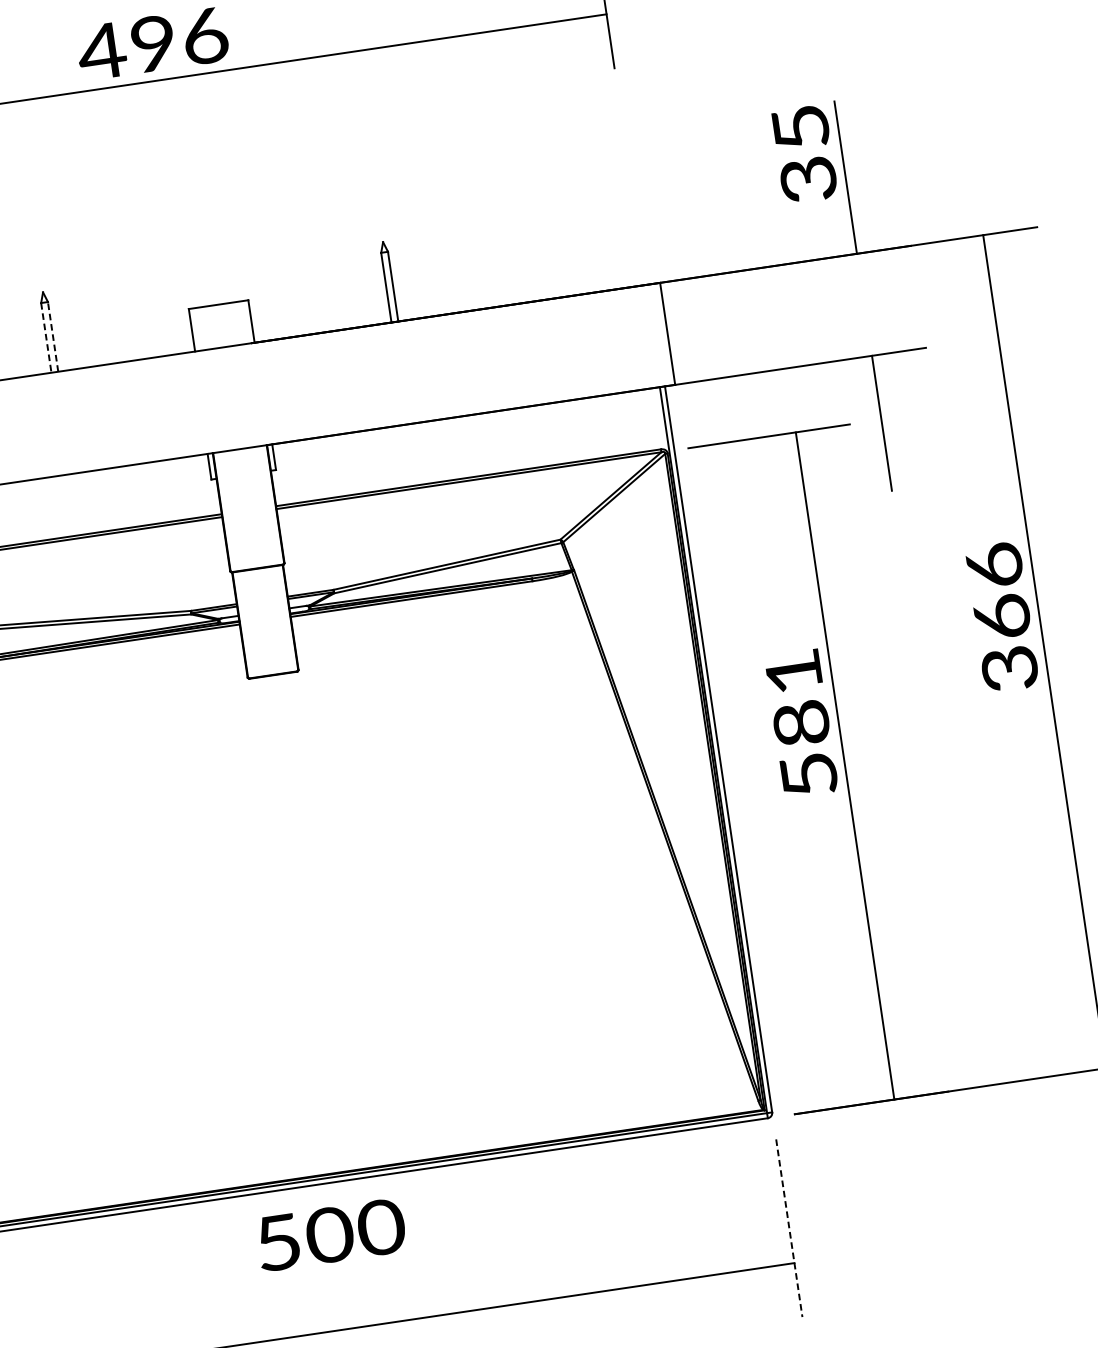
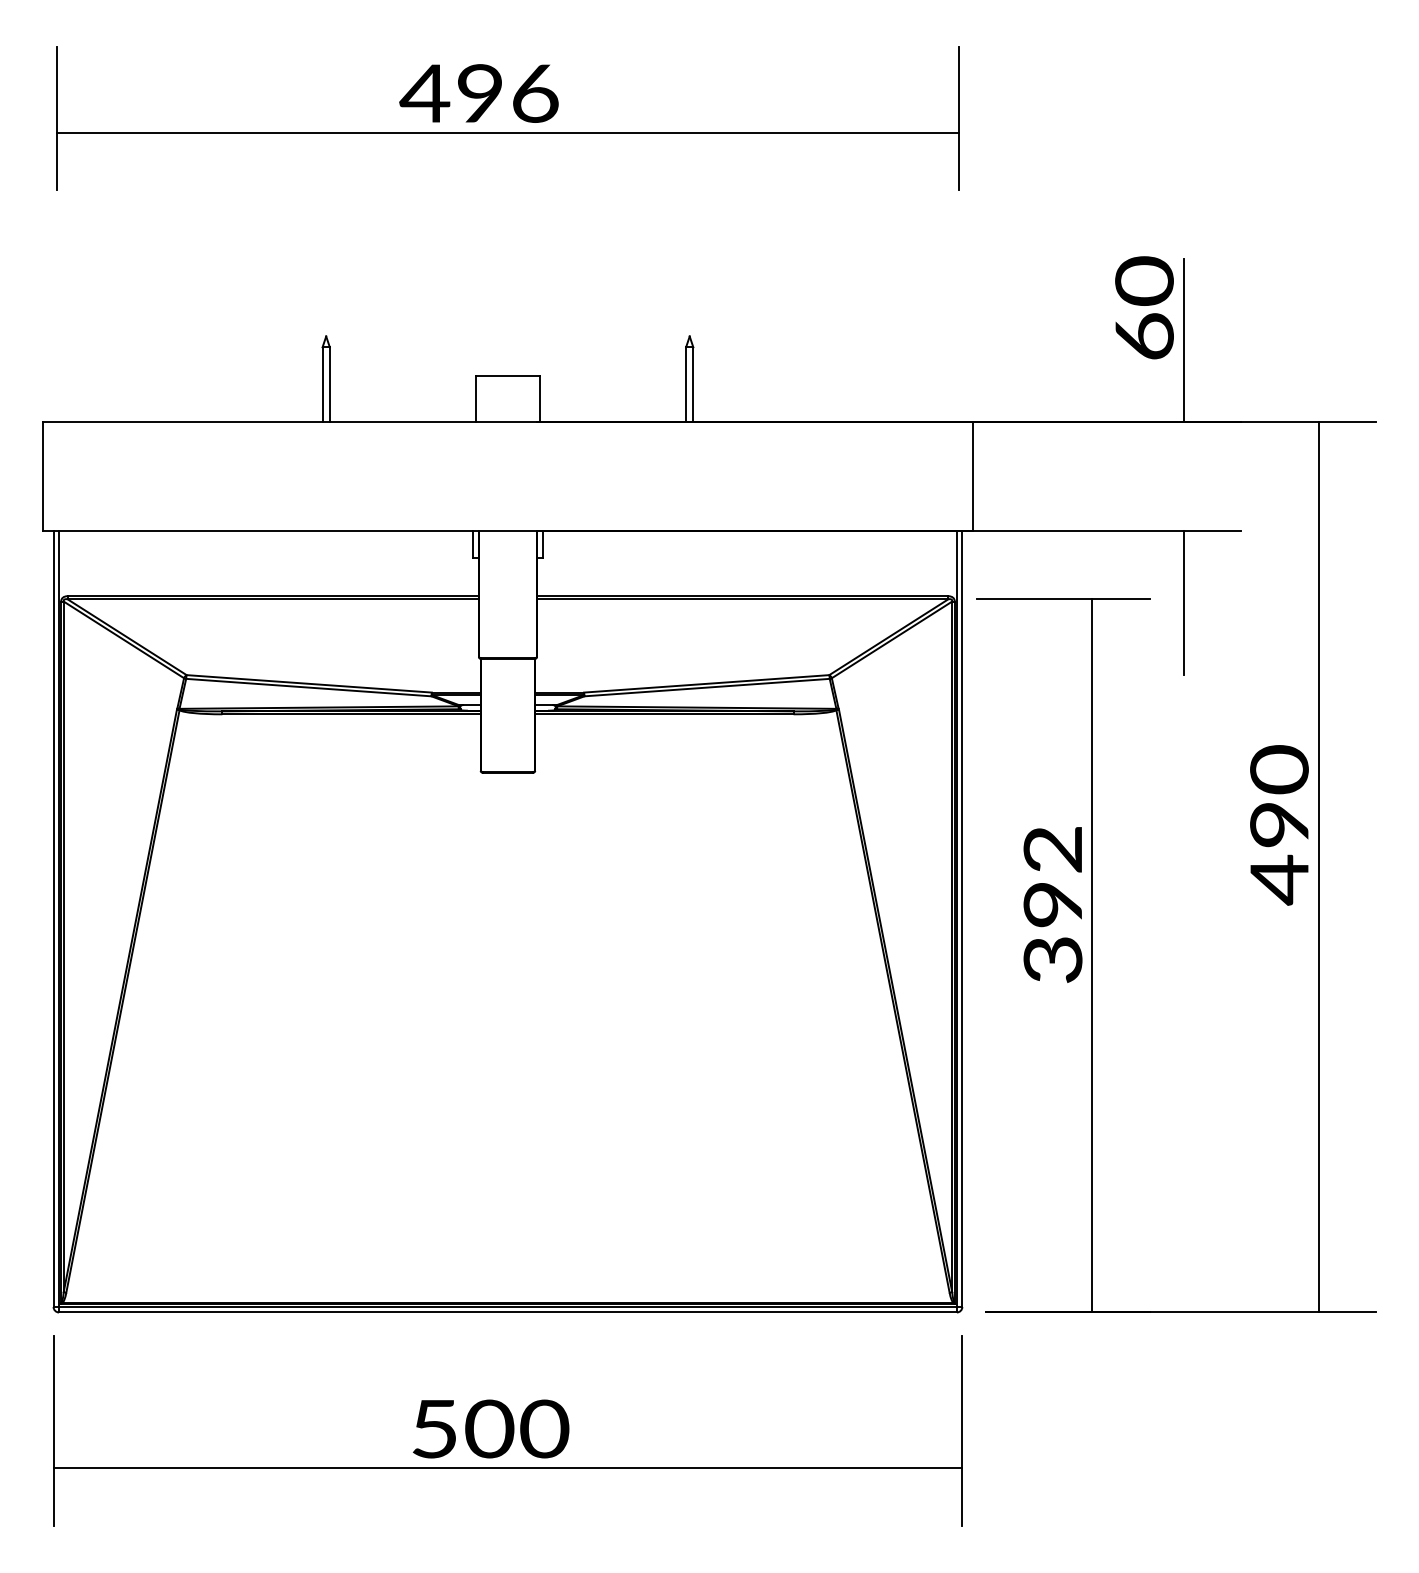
text: (804, 153) -> (1144, 308), 35 -> 60
line: (52, 336) -> (329, 384), dashed -> solid
line: (46, 338) -> (322, 385), dashed -> solid
text: (1002, 618) -> (1279, 825), 366 -> 490
text: (800, 723) -> (1052, 904), 581 -> 392
line: (789, 1227) -> (962, 1430), dashed -> solid
text: (331, 1234) -> (491, 1428), moved

